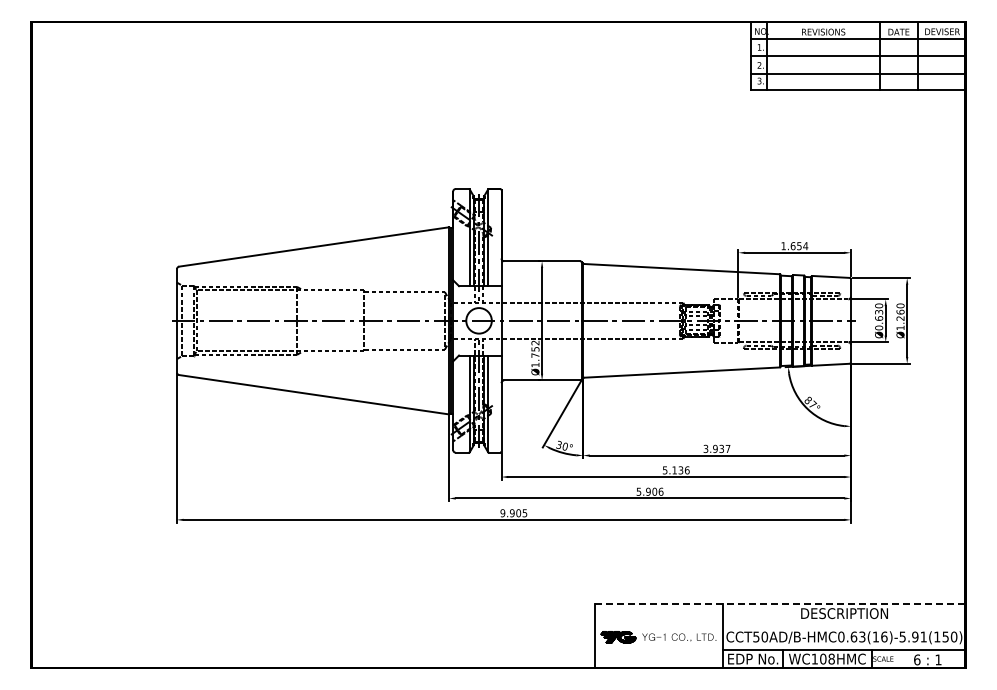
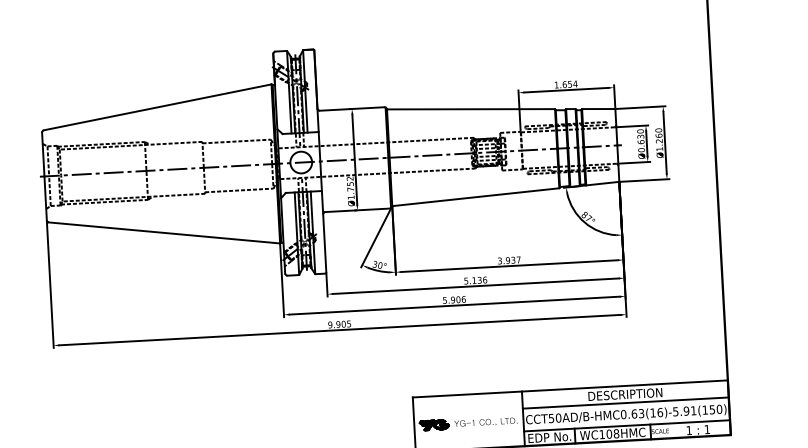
line: (780, 603) -> (570, 388), dashed -> solid
line: (844, 623) -> (625, 402), added
text: (917, 659) -> (689, 430), 6 -> 1

